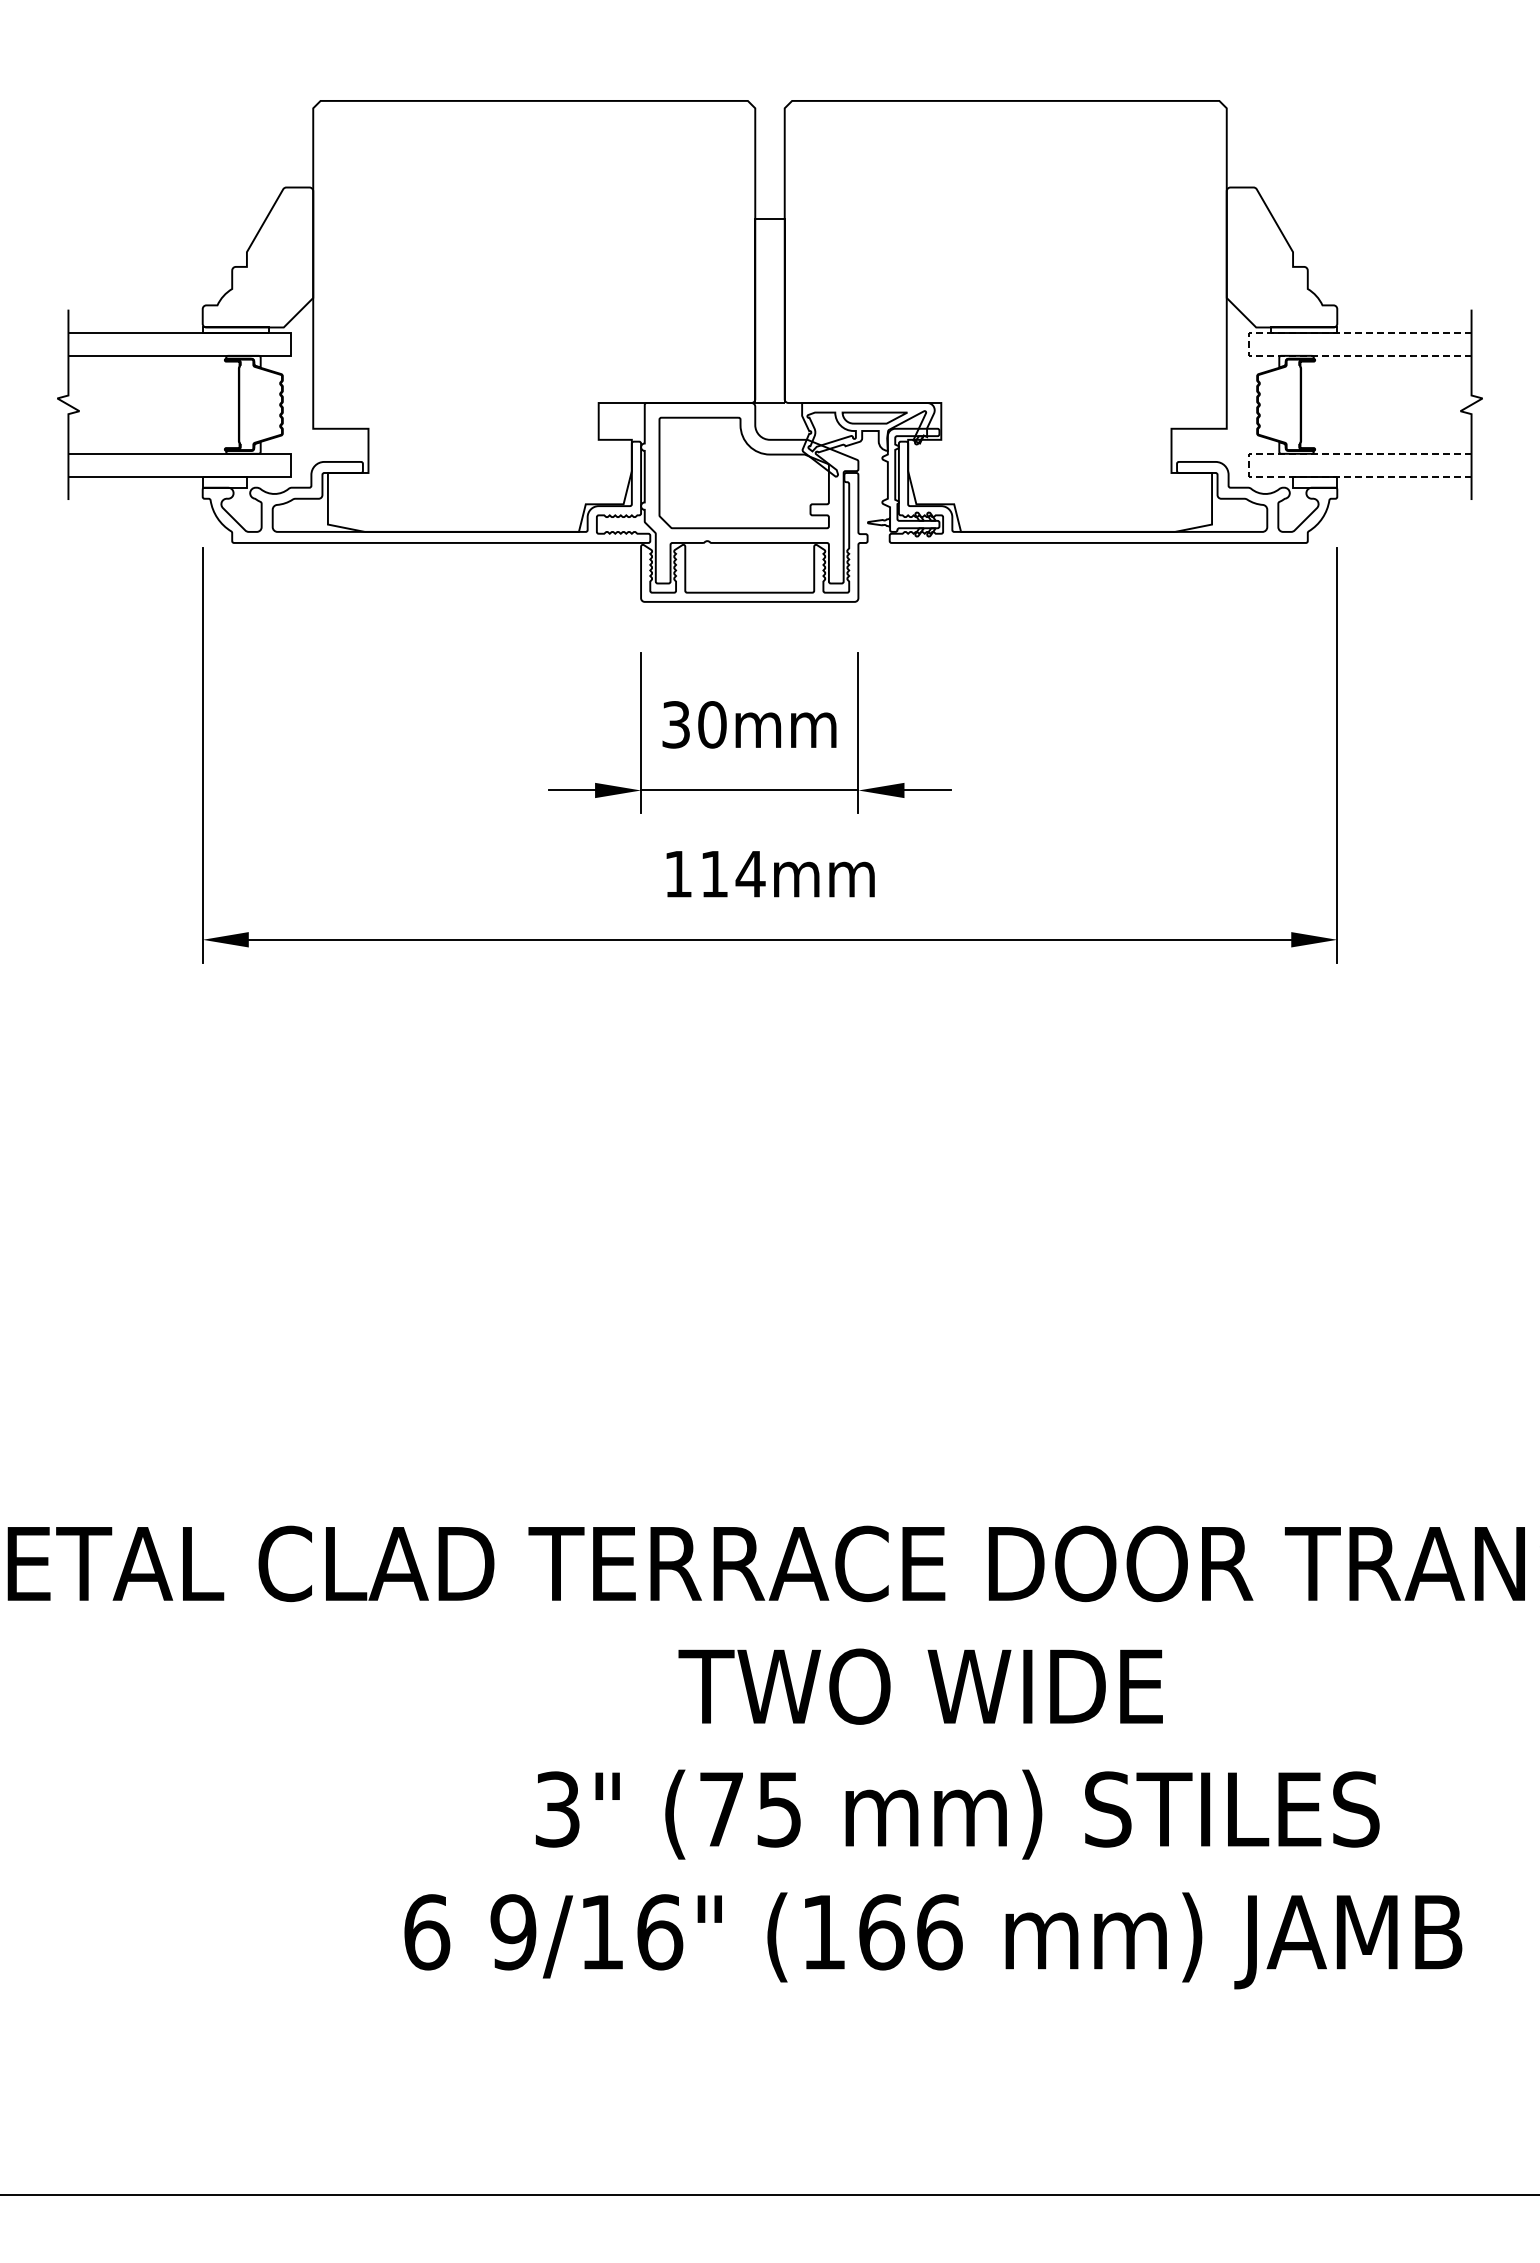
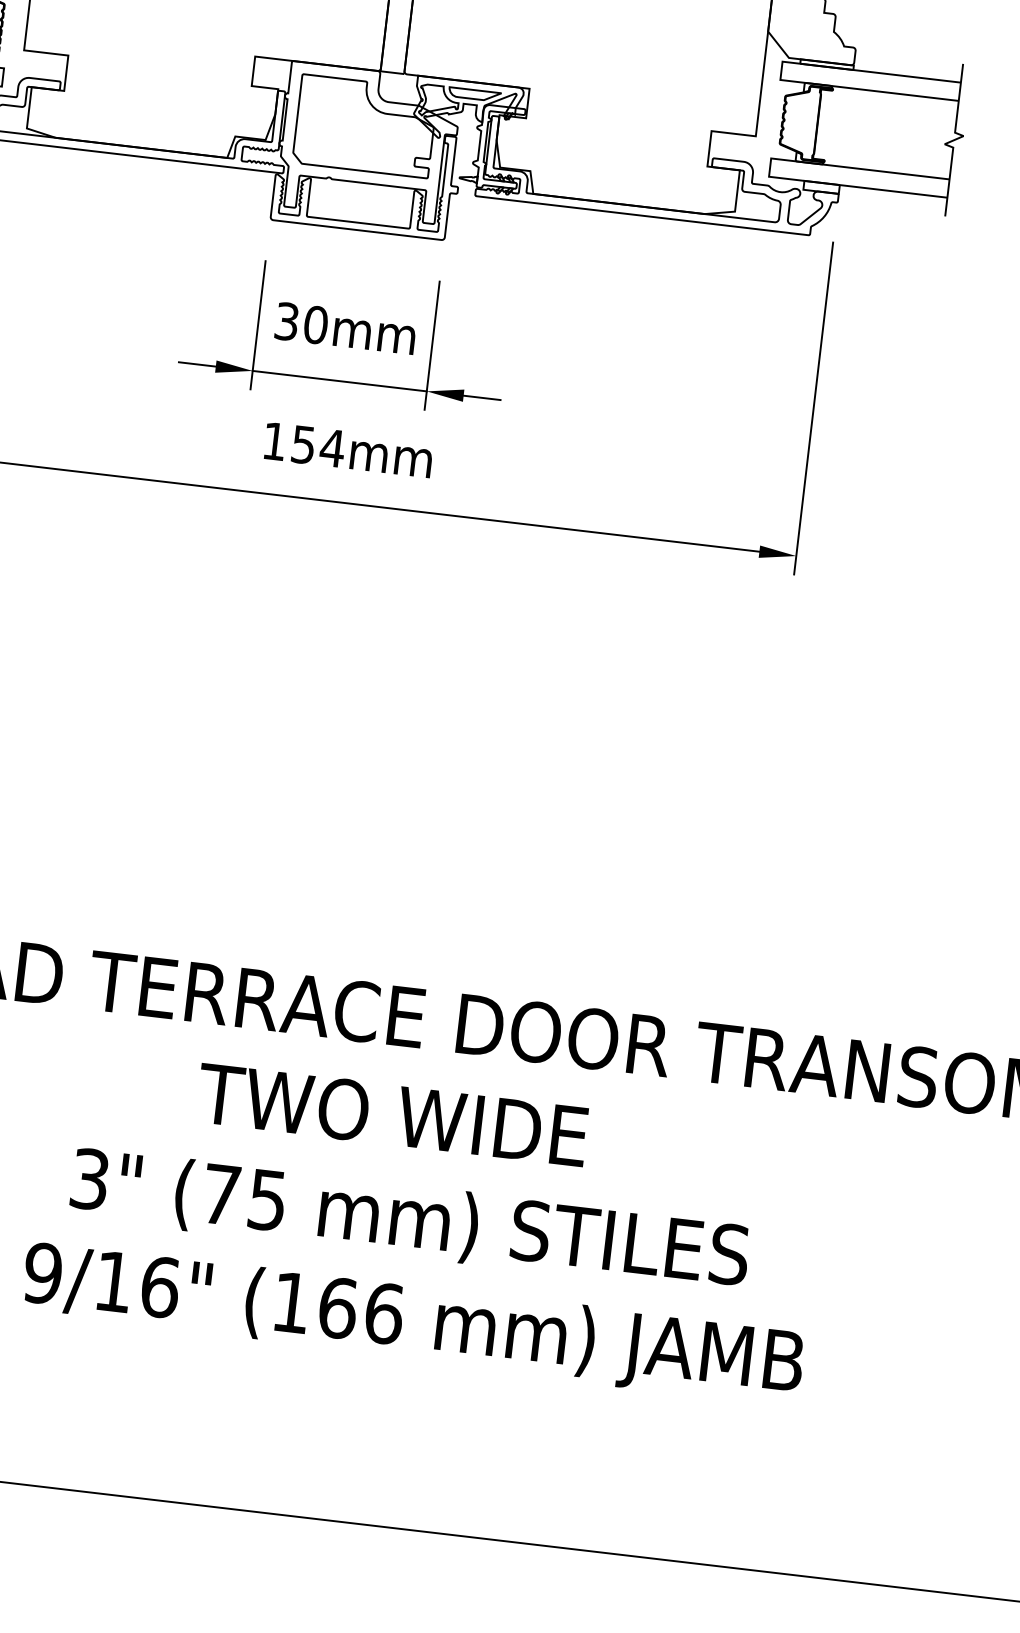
line: (1248, 343) -> (781, 70), dashed -> solid
line: (1248, 464) -> (769, 166), dashed -> solid
text: (714, 874) -> (303, 445), 114mm -> 154mm

